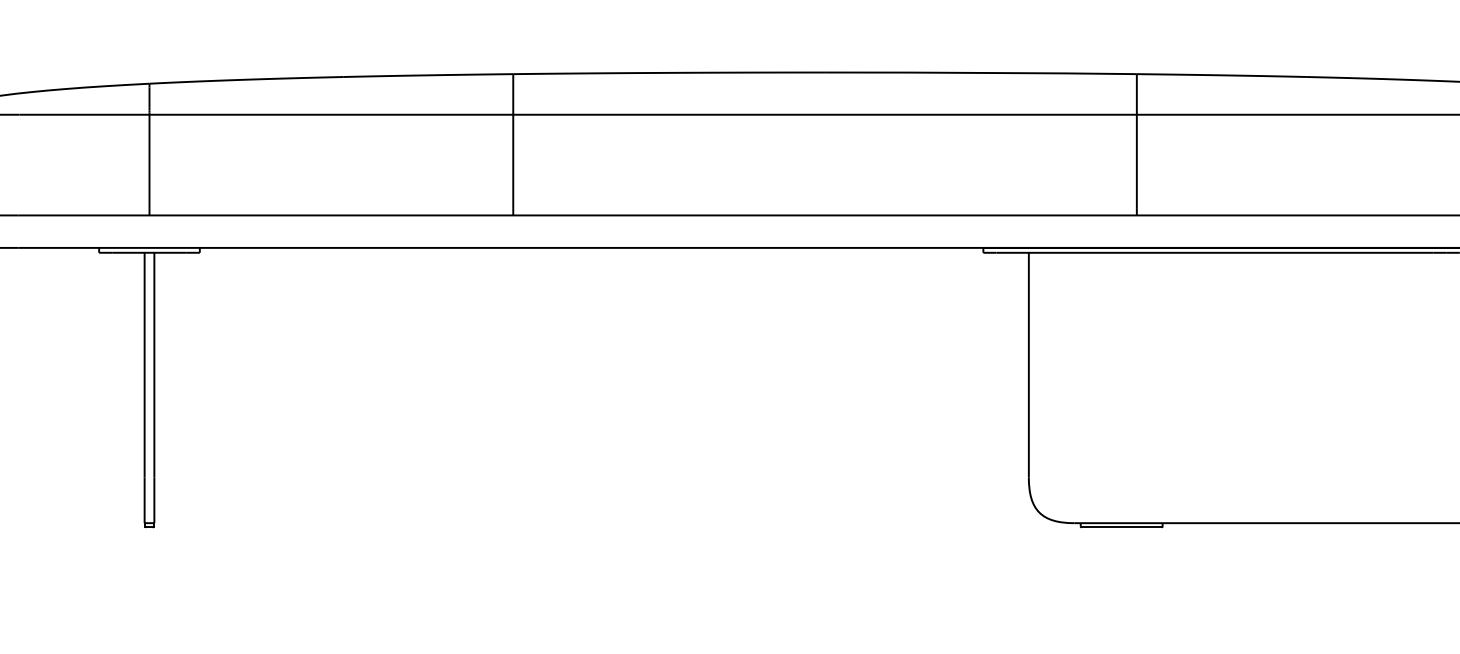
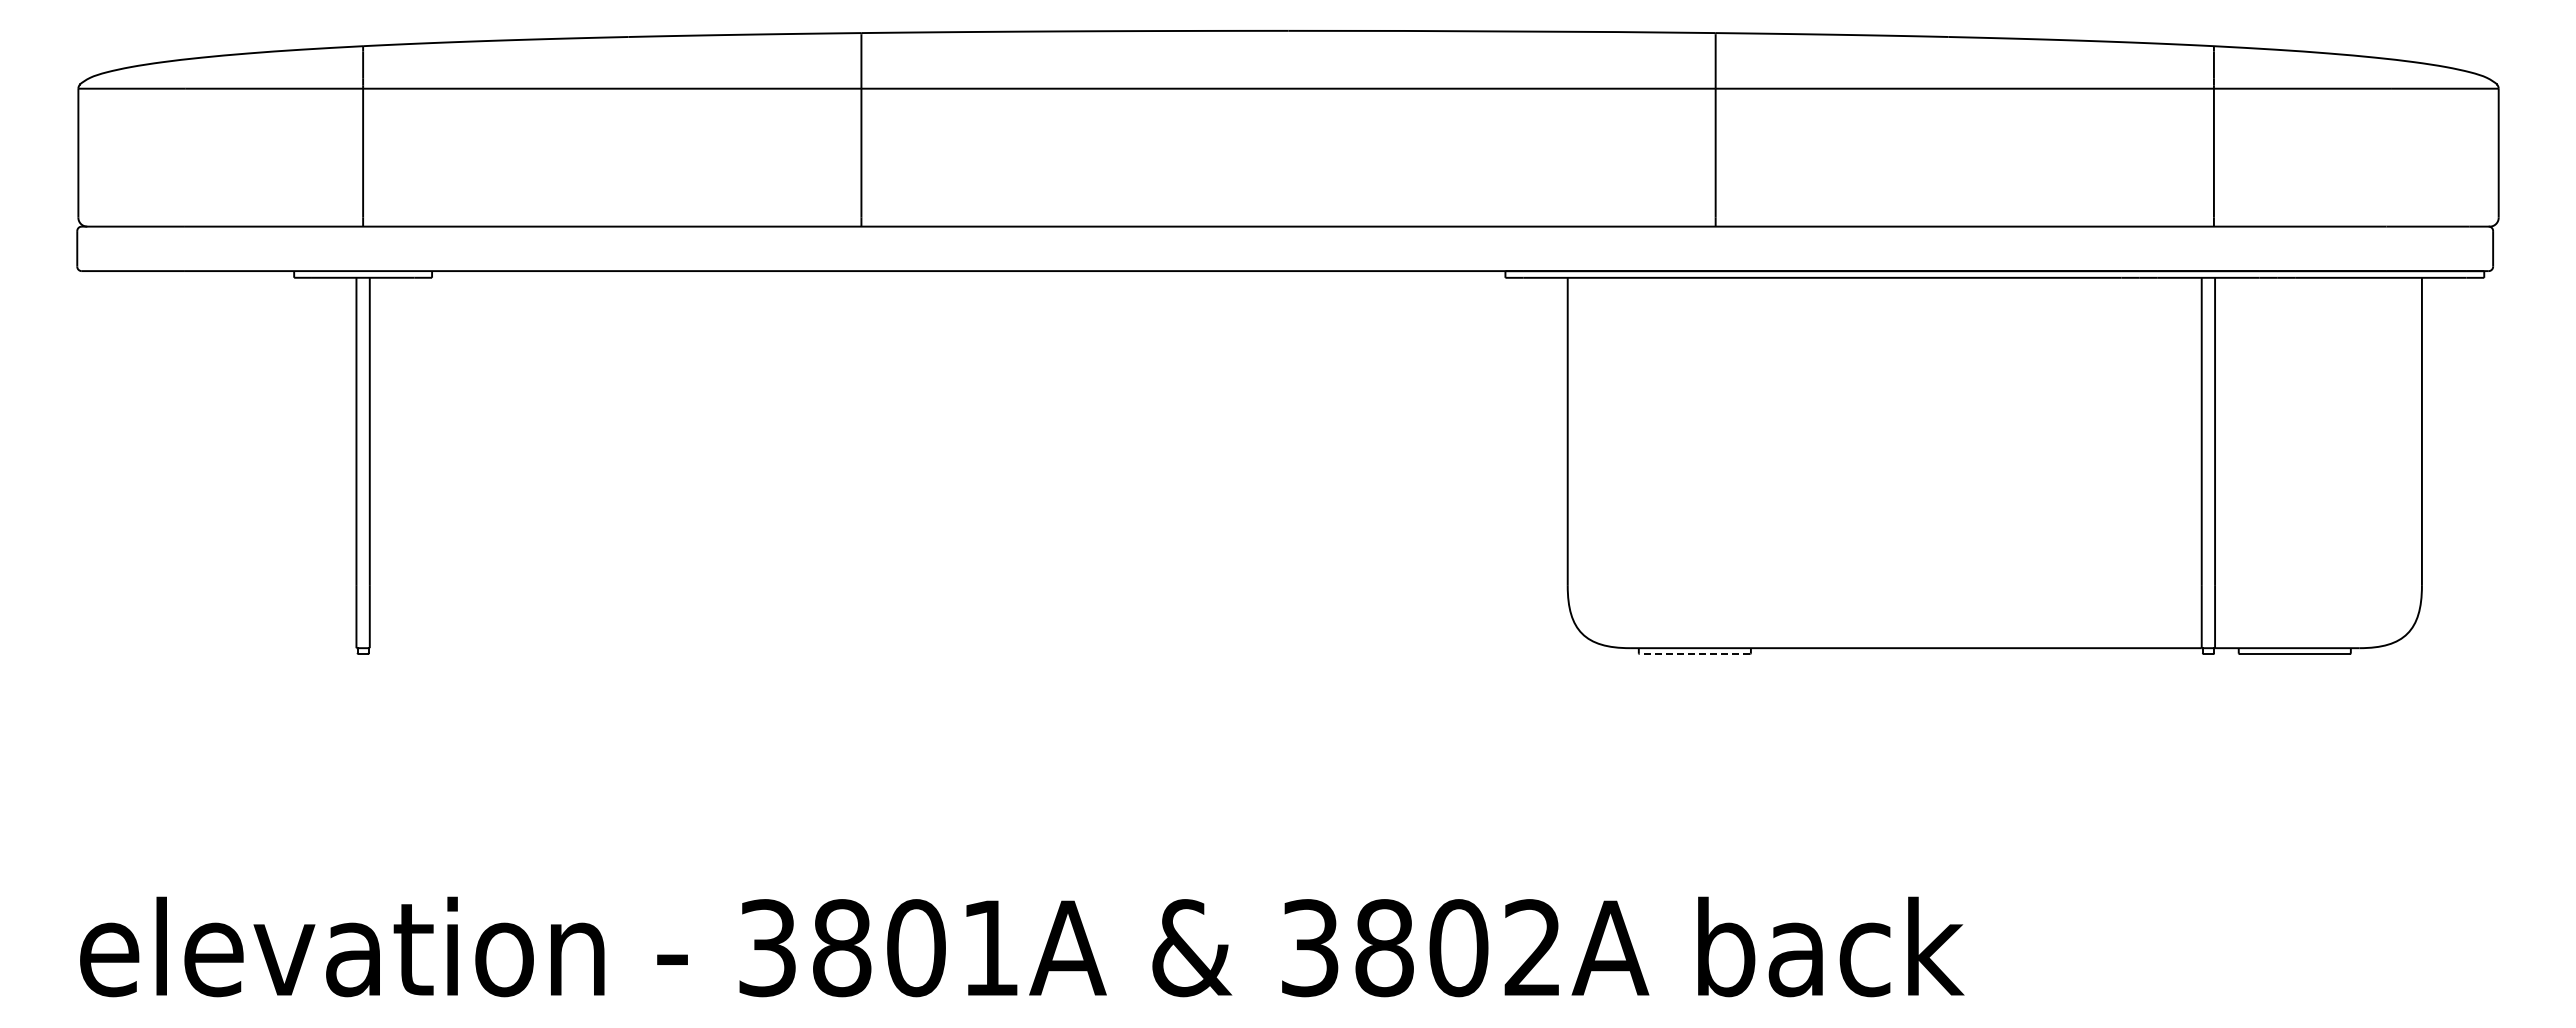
line: (1121, 527) -> (1694, 653), solid -> dashed

